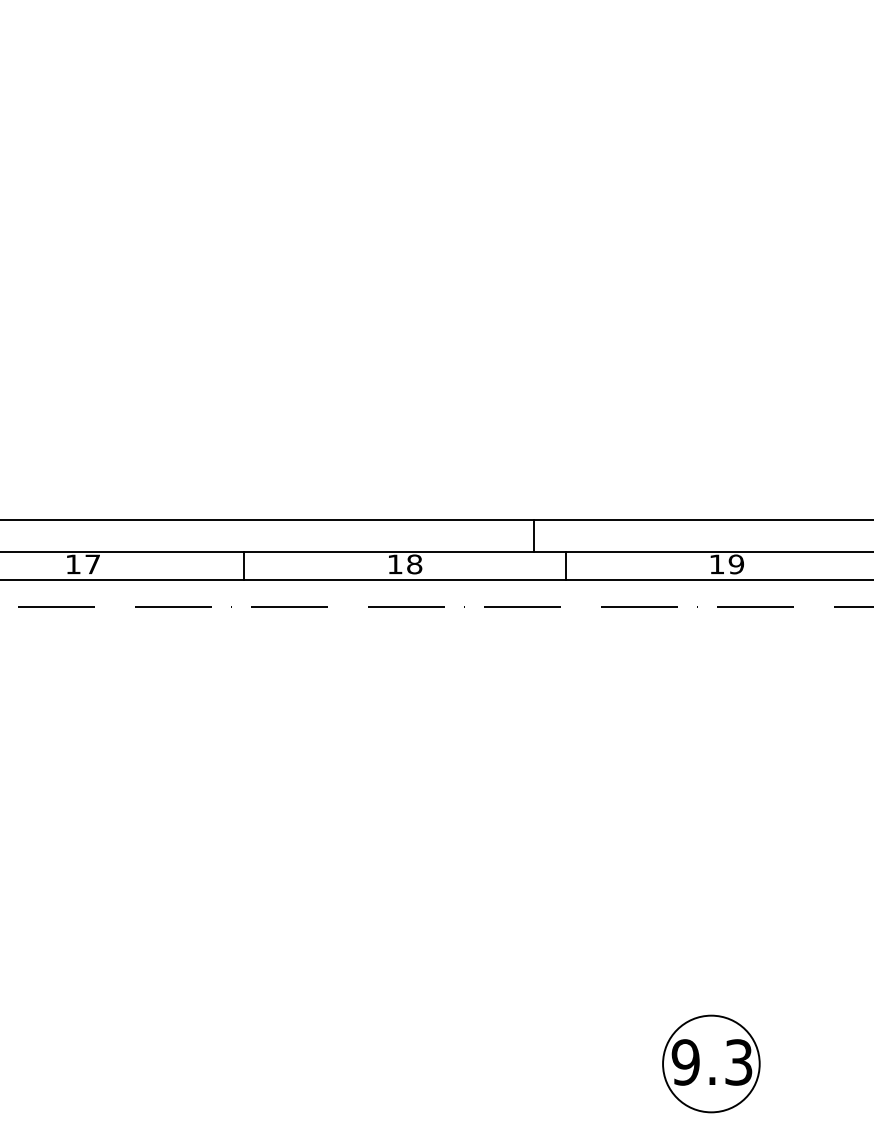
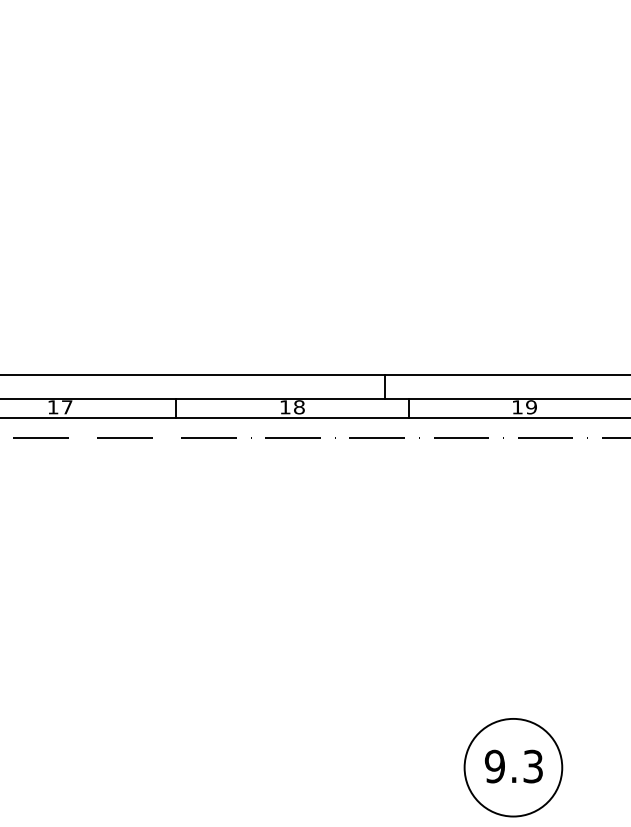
circle: (711, 1063) -> (513, 767), size x1.4

